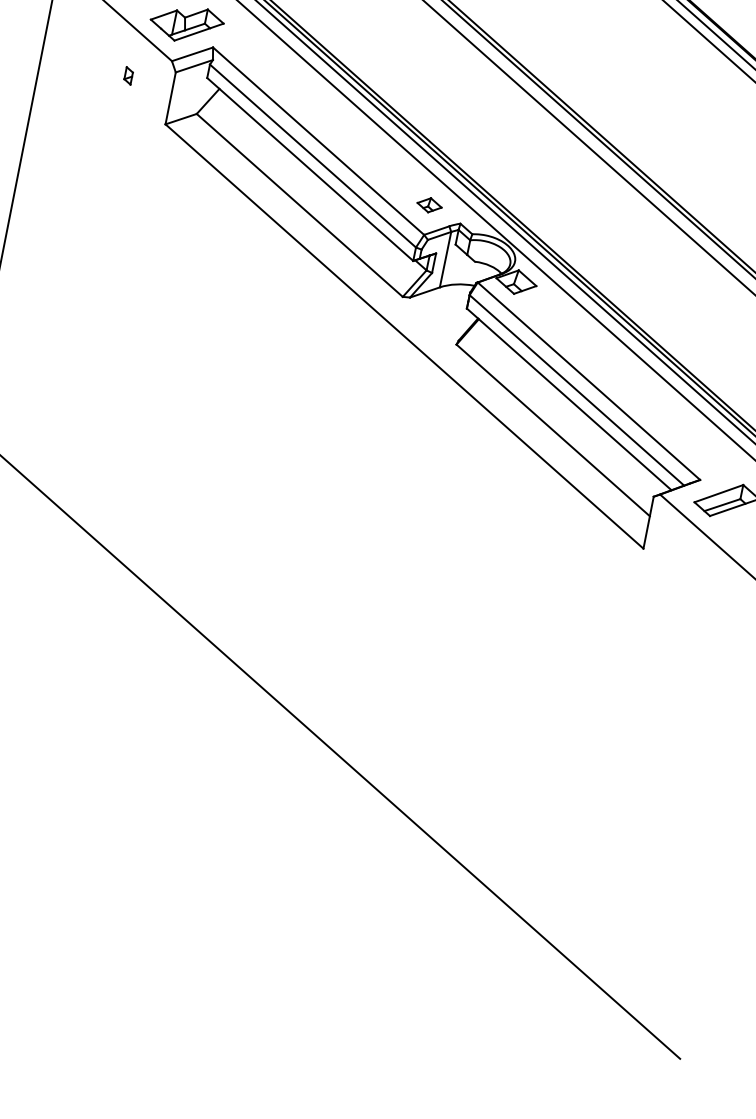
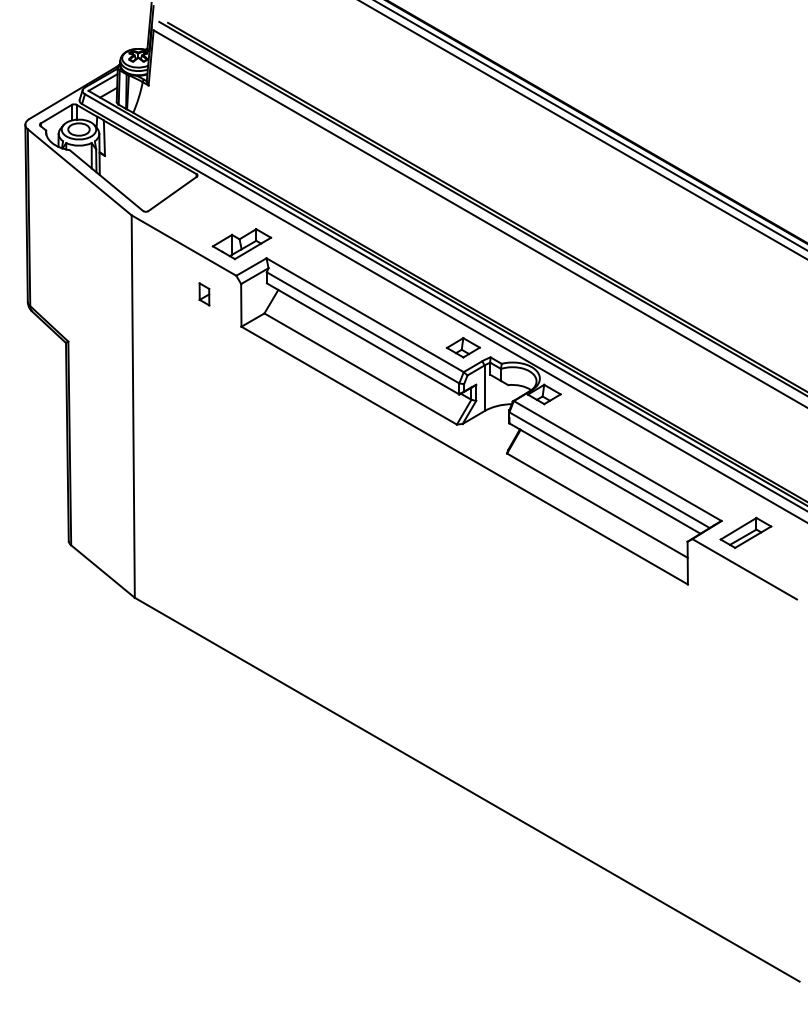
part: (128, 75) -> (204, 294), size x1.67
part: (428, 204) -> (462, 347), size x1.67

